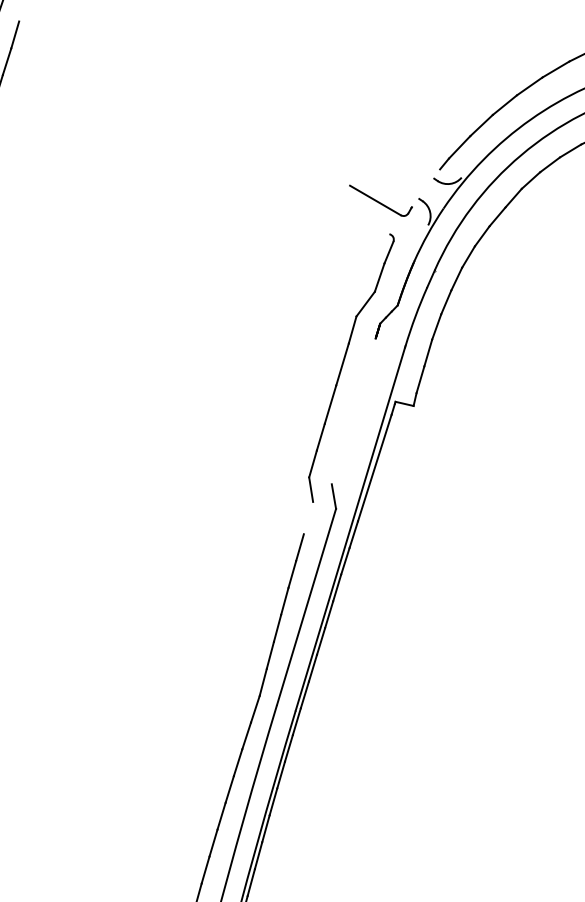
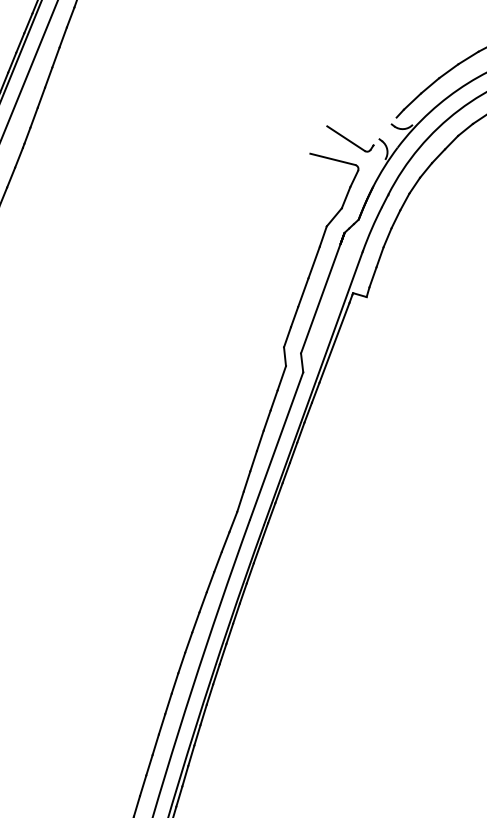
line: (359, 227) -> (332, 158), added
line: (353, 411) -> (320, 298), added
line: (308, 518) -> (281, 378), added

